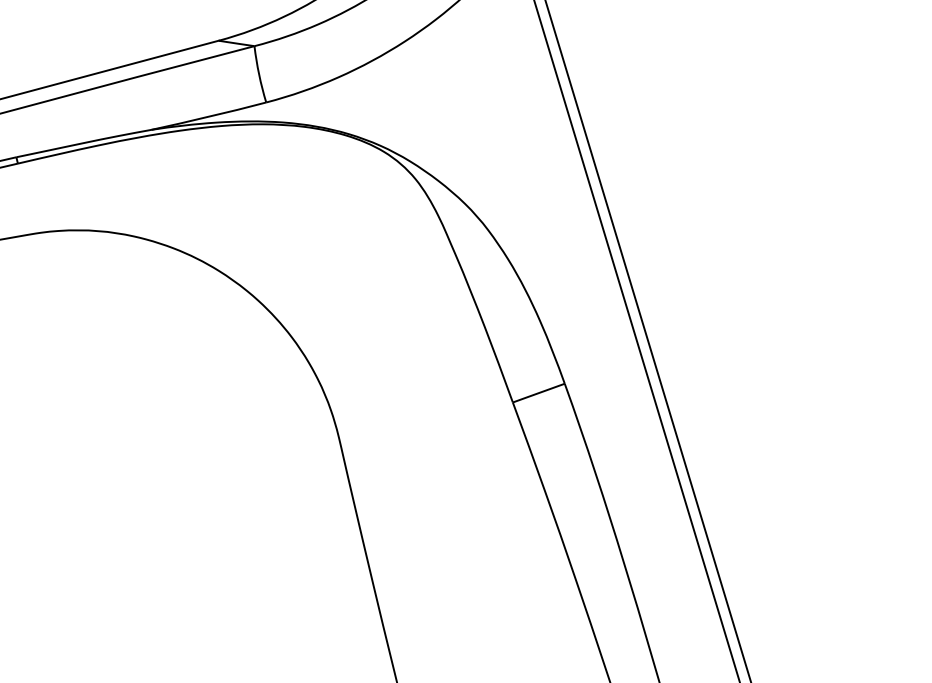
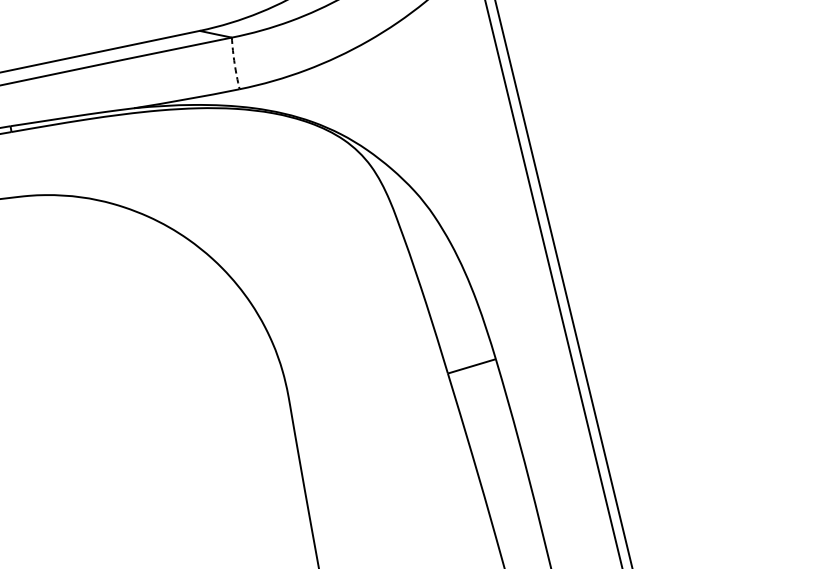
arc: (259, 74) -> (234, 63), solid -> dashed

